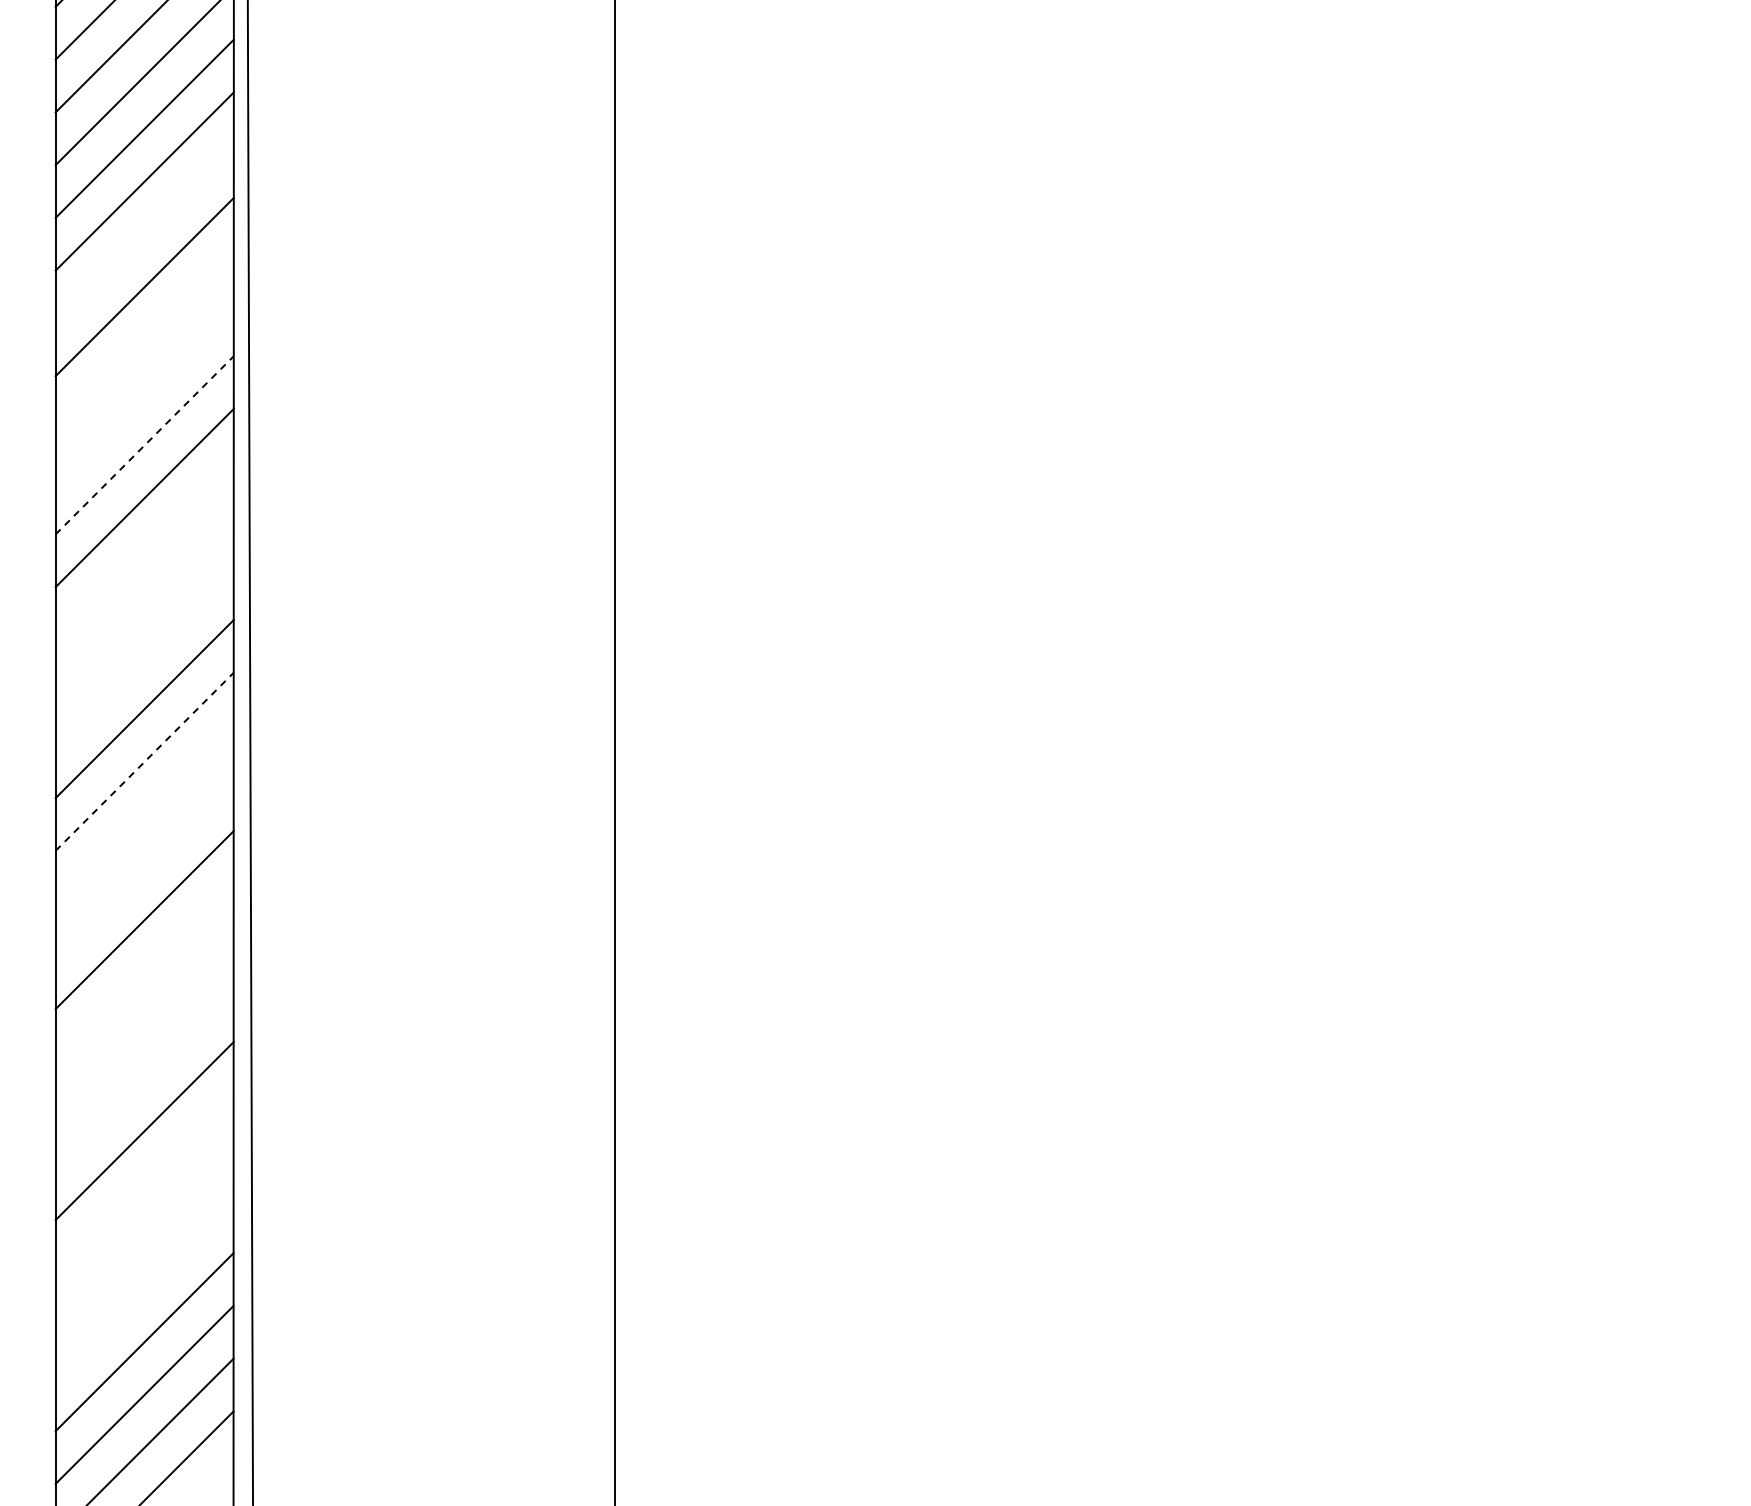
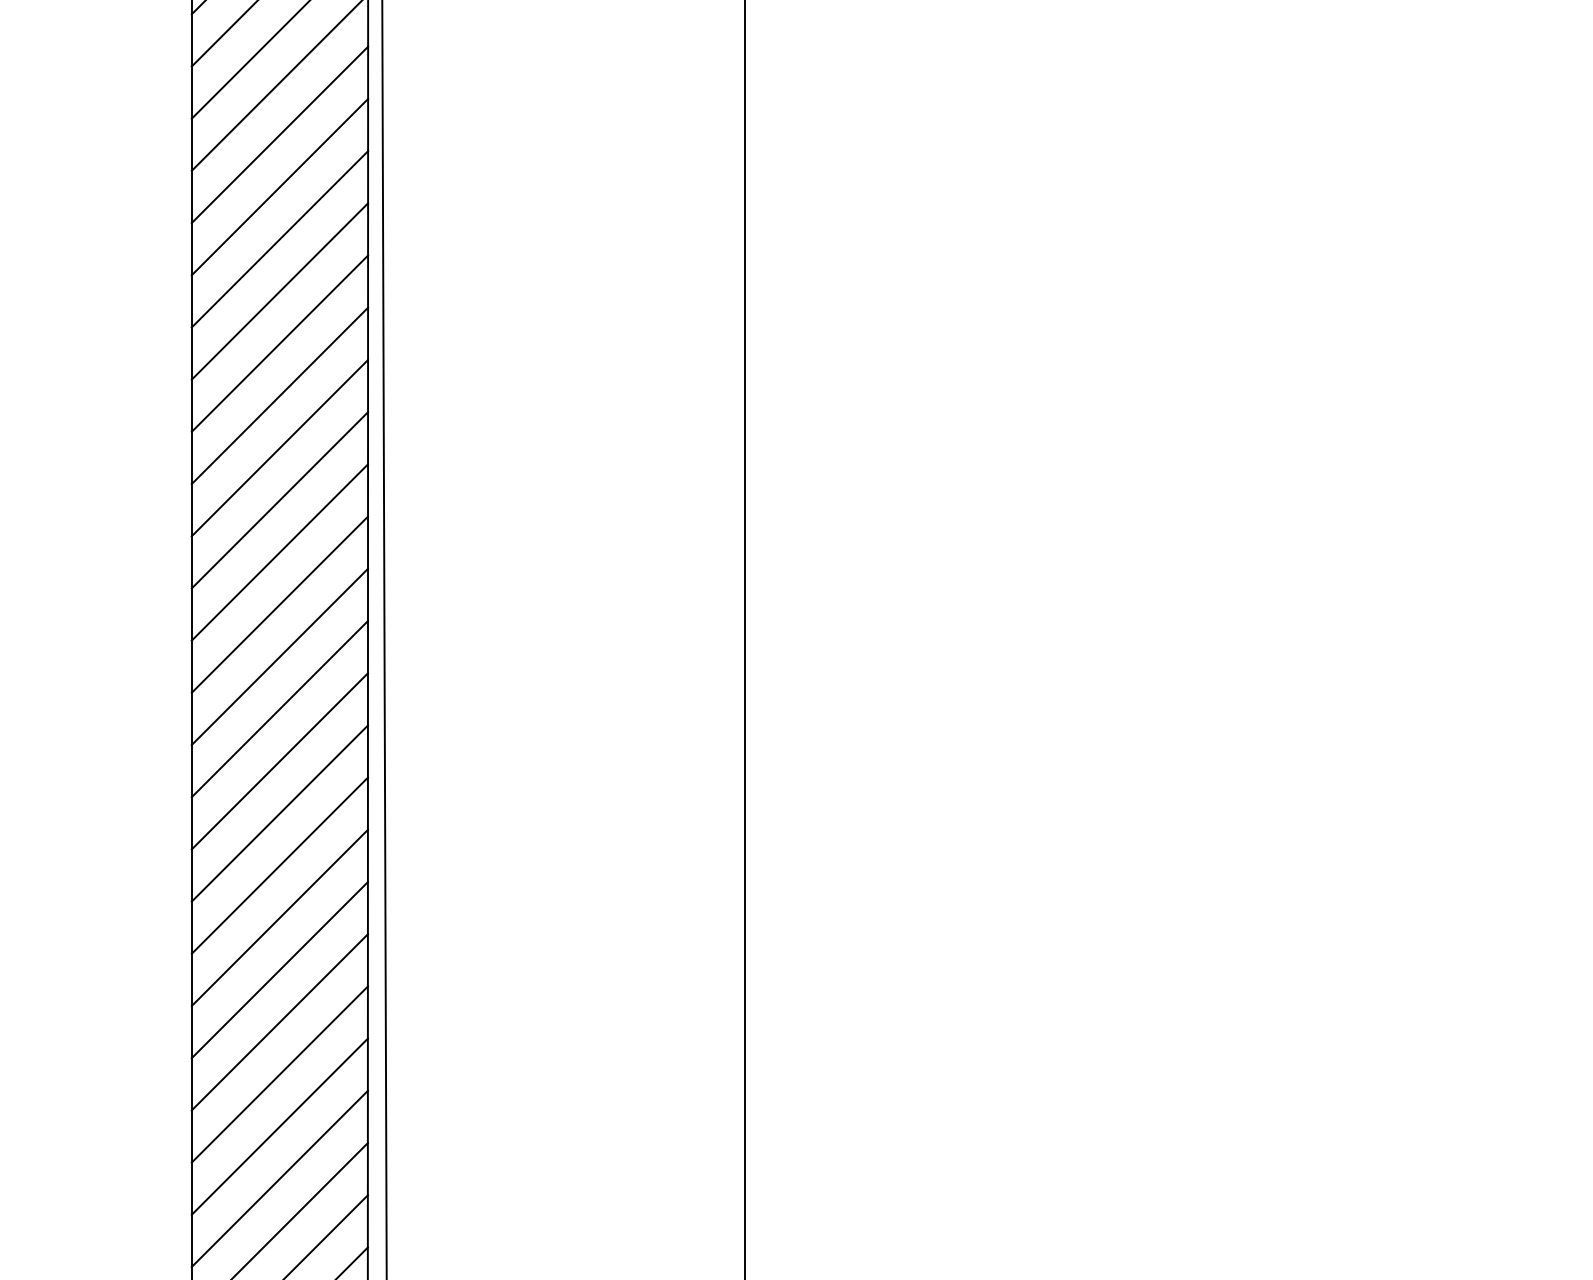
line: (144, 234) -> (279, 135), added
line: (144, 339) -> (279, 239), added
line: (144, 392) -> (279, 291), added
line: (144, 445) -> (279, 343), dashed -> solid
line: (144, 550) -> (279, 447), added
line: (144, 603) -> (279, 500), added
line: (144, 656) -> (279, 552), added
line: (144, 761) -> (279, 656), dashed -> solid
line: (144, 814) -> (279, 709), added
line: (144, 867) -> (279, 761), added
line: (144, 972) -> (279, 865), added
line: (144, 1025) -> (279, 917), added
line: (144, 1078) -> (279, 970), added
line: (144, 1183) -> (279, 1074), added
line: (144, 1236) -> (279, 1126), added
line: (144, 1289) -> (279, 1179), added

